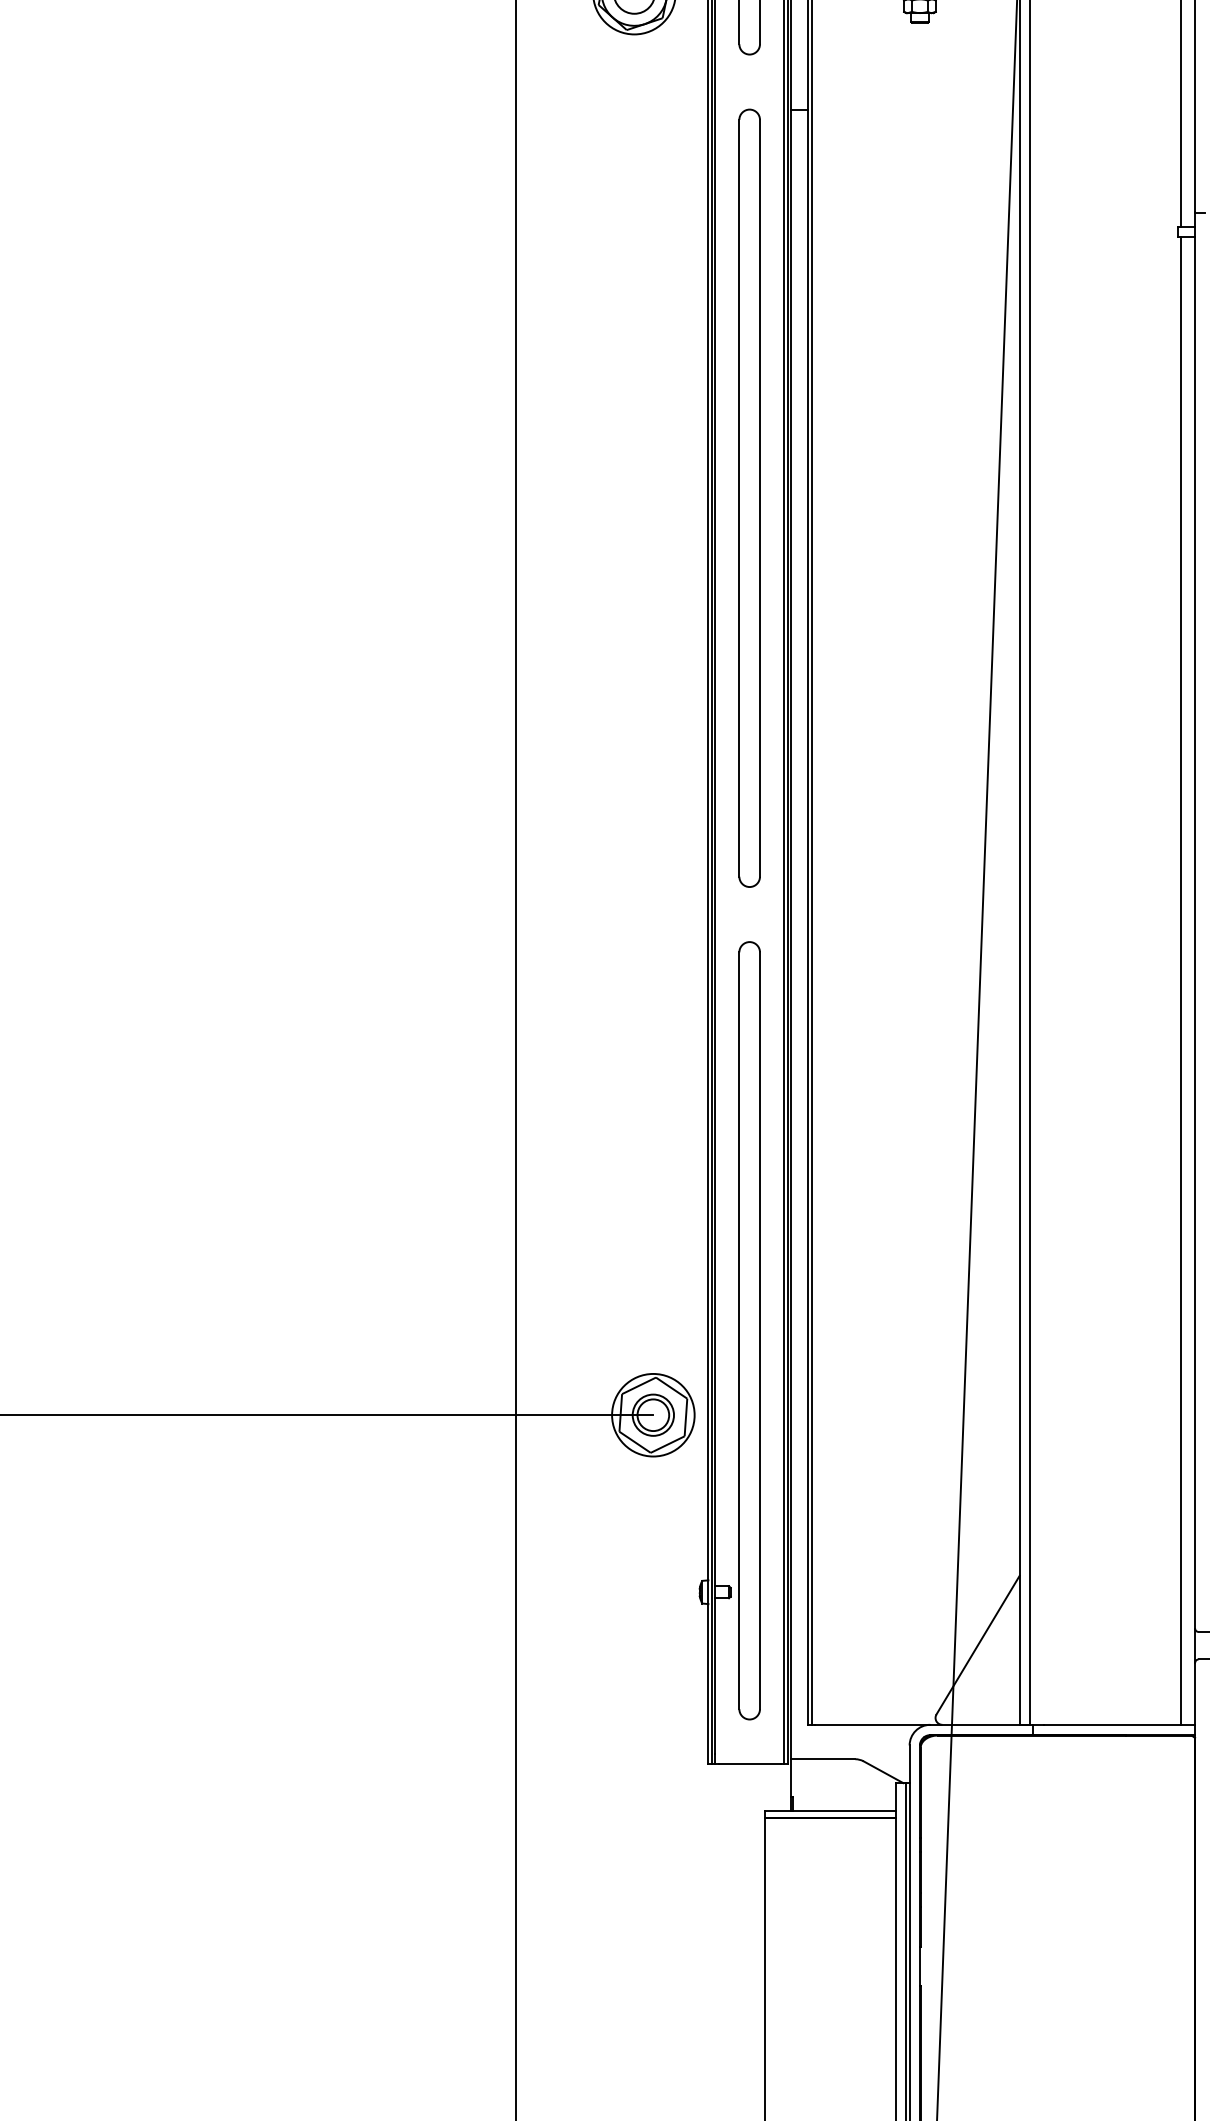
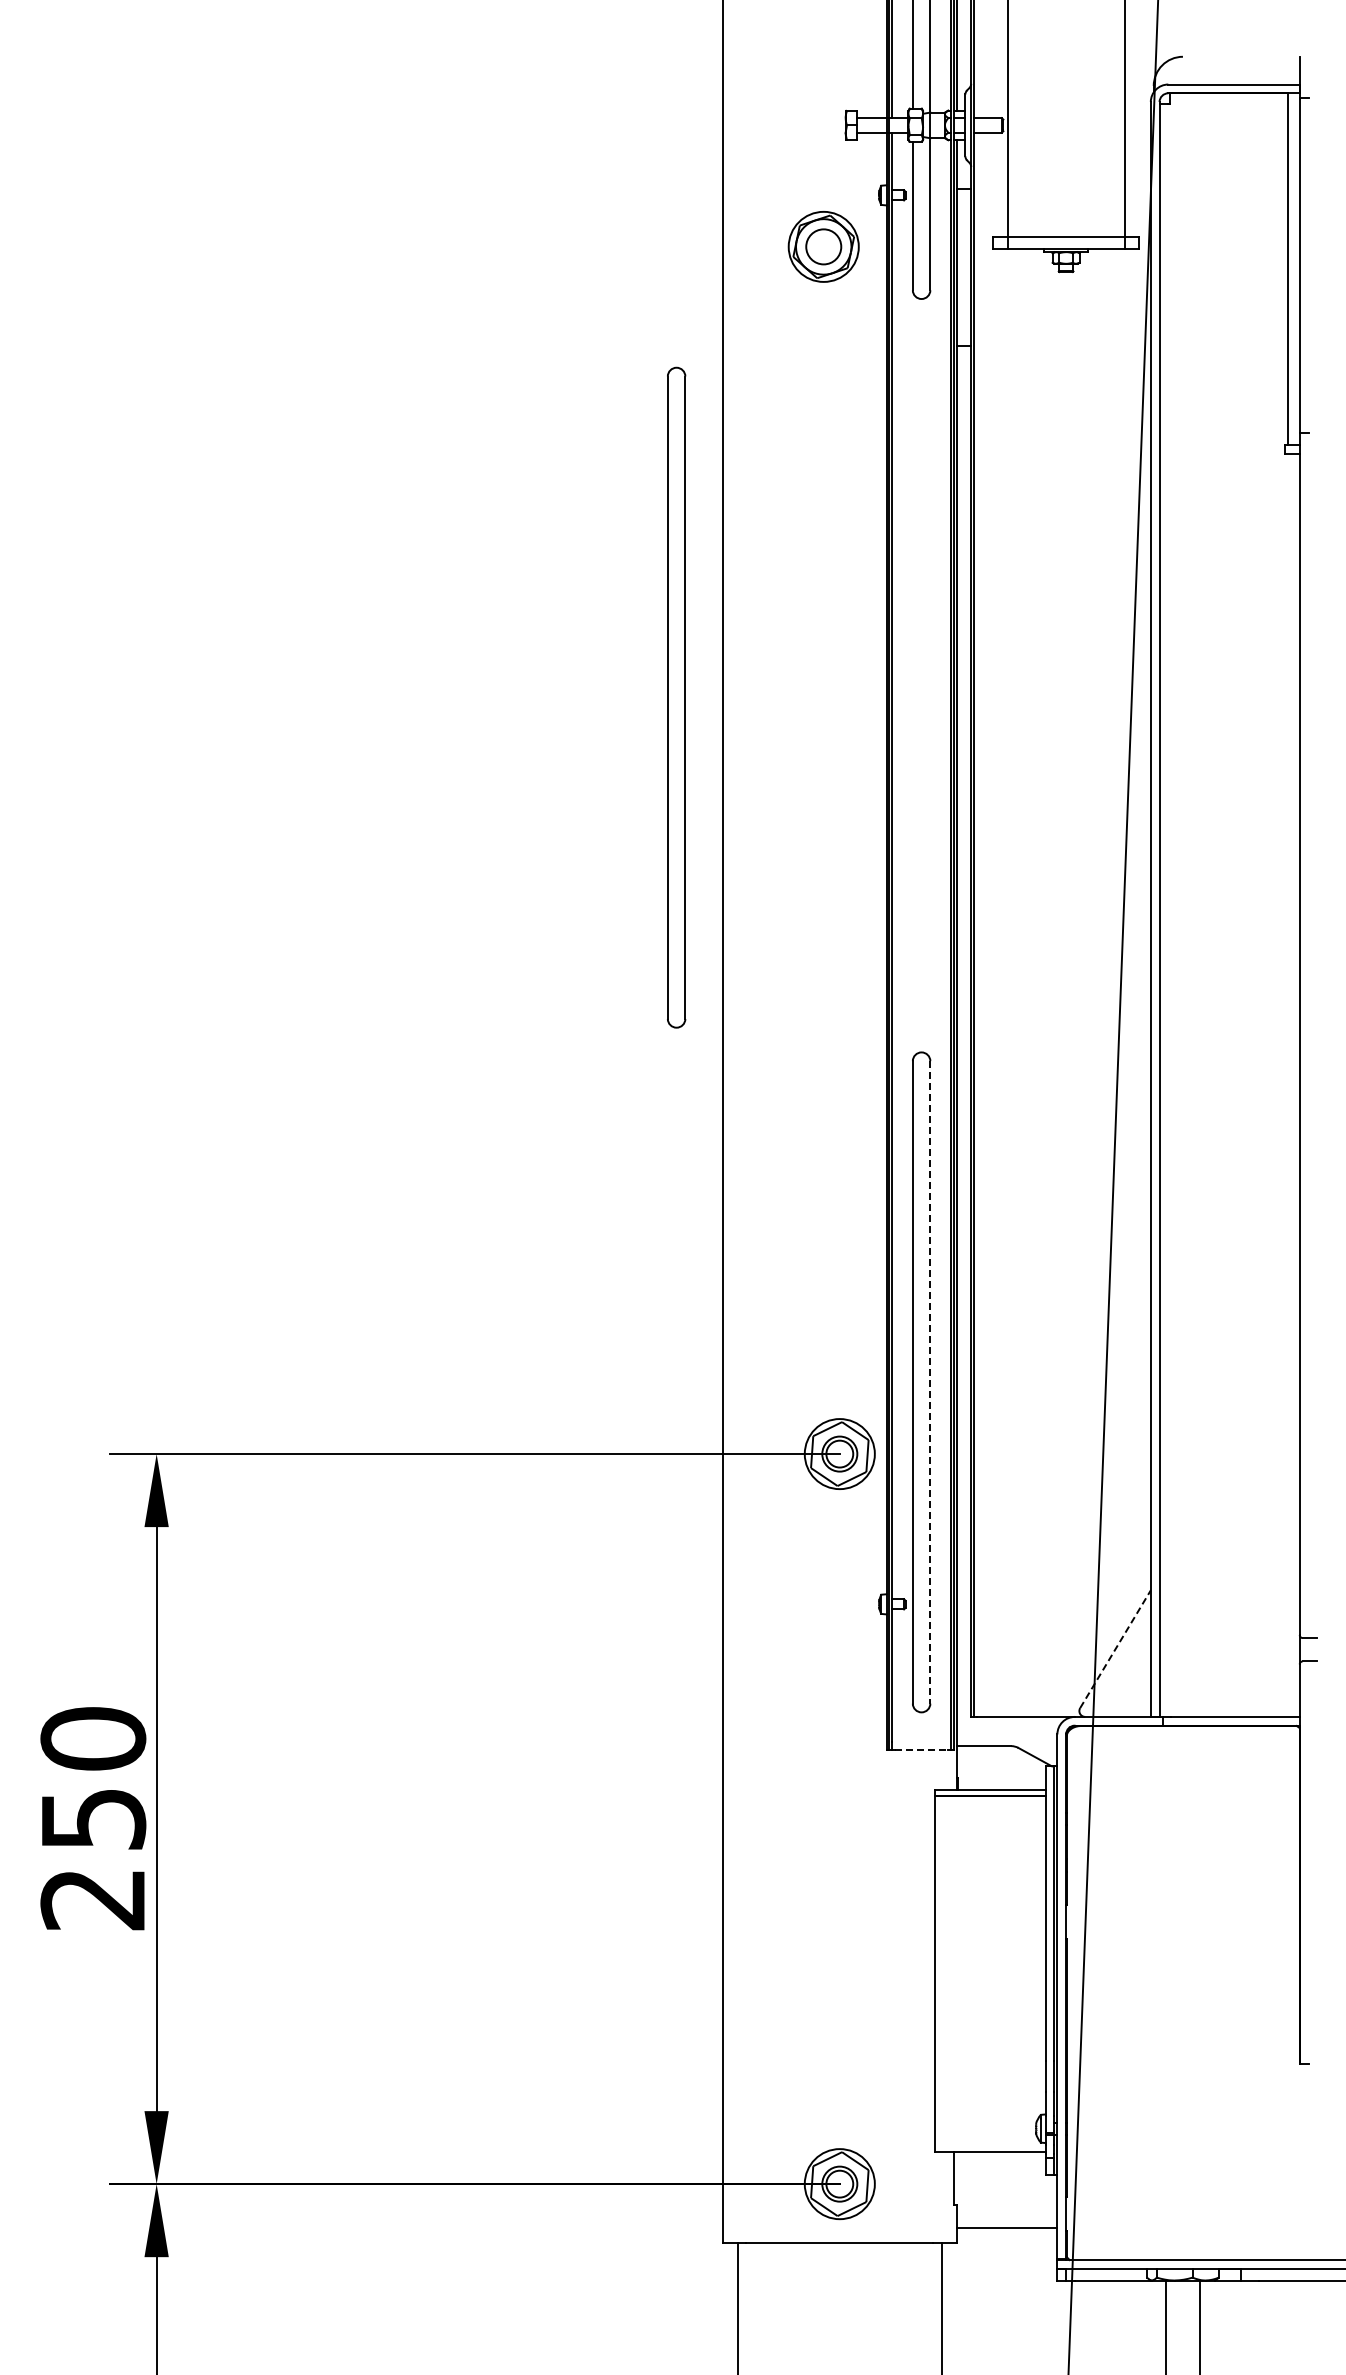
part: (749, 498) -> (676, 697), moved
line: (1181, 979) -> (1288, 1084), removed
line: (760, 1330) -> (930, 1382), solid -> dashed
line: (978, 1645) -> (1115, 1649), solid -> dashed
line: (750, 1764) -> (922, 1750), solid -> dashed

